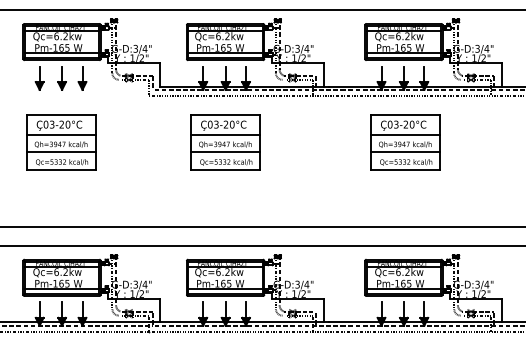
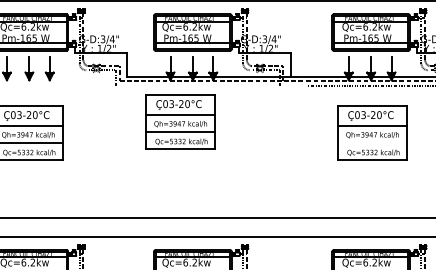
line: (244, 95) -> (211, 85), removed
part: (225, 142) -> (180, 121), moved
line: (404, 152) -> (371, 142), removed

